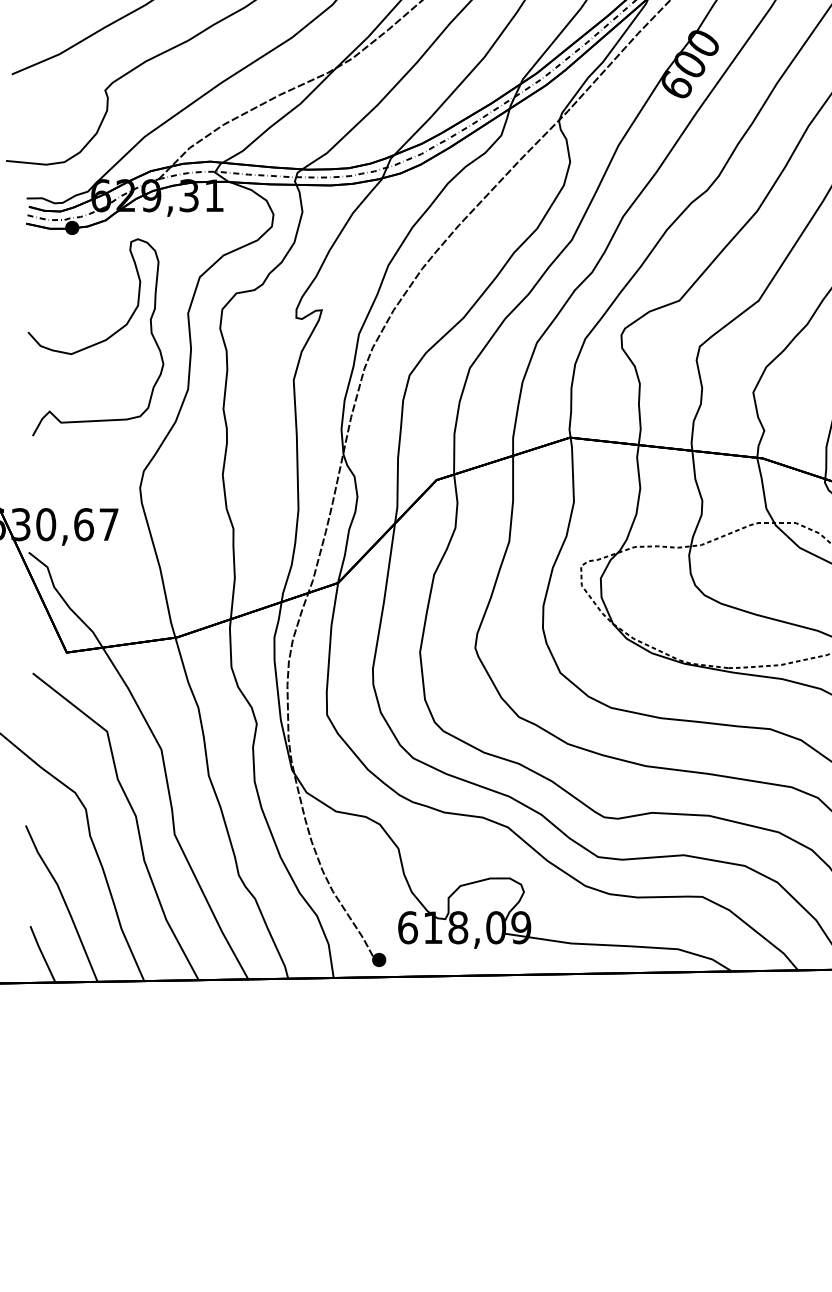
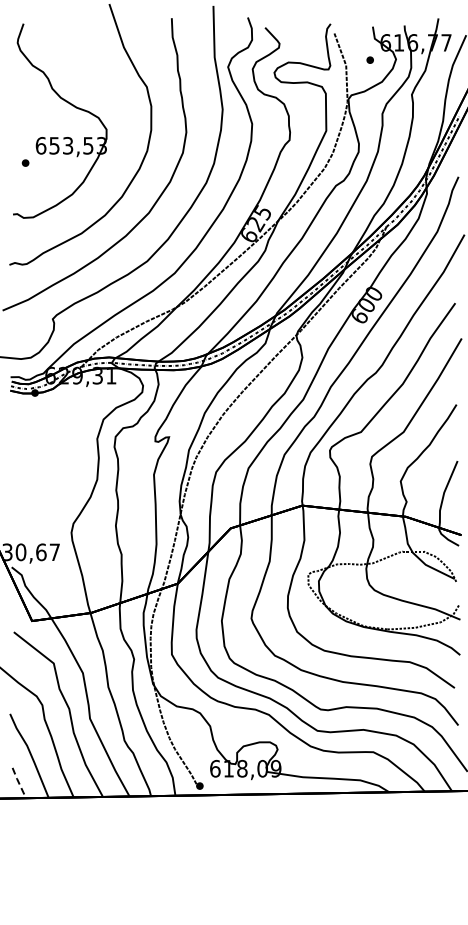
curve: (99, 340) -> (49, 453), removed
line: (43, 955) -> (19, 783), solid -> dashed

